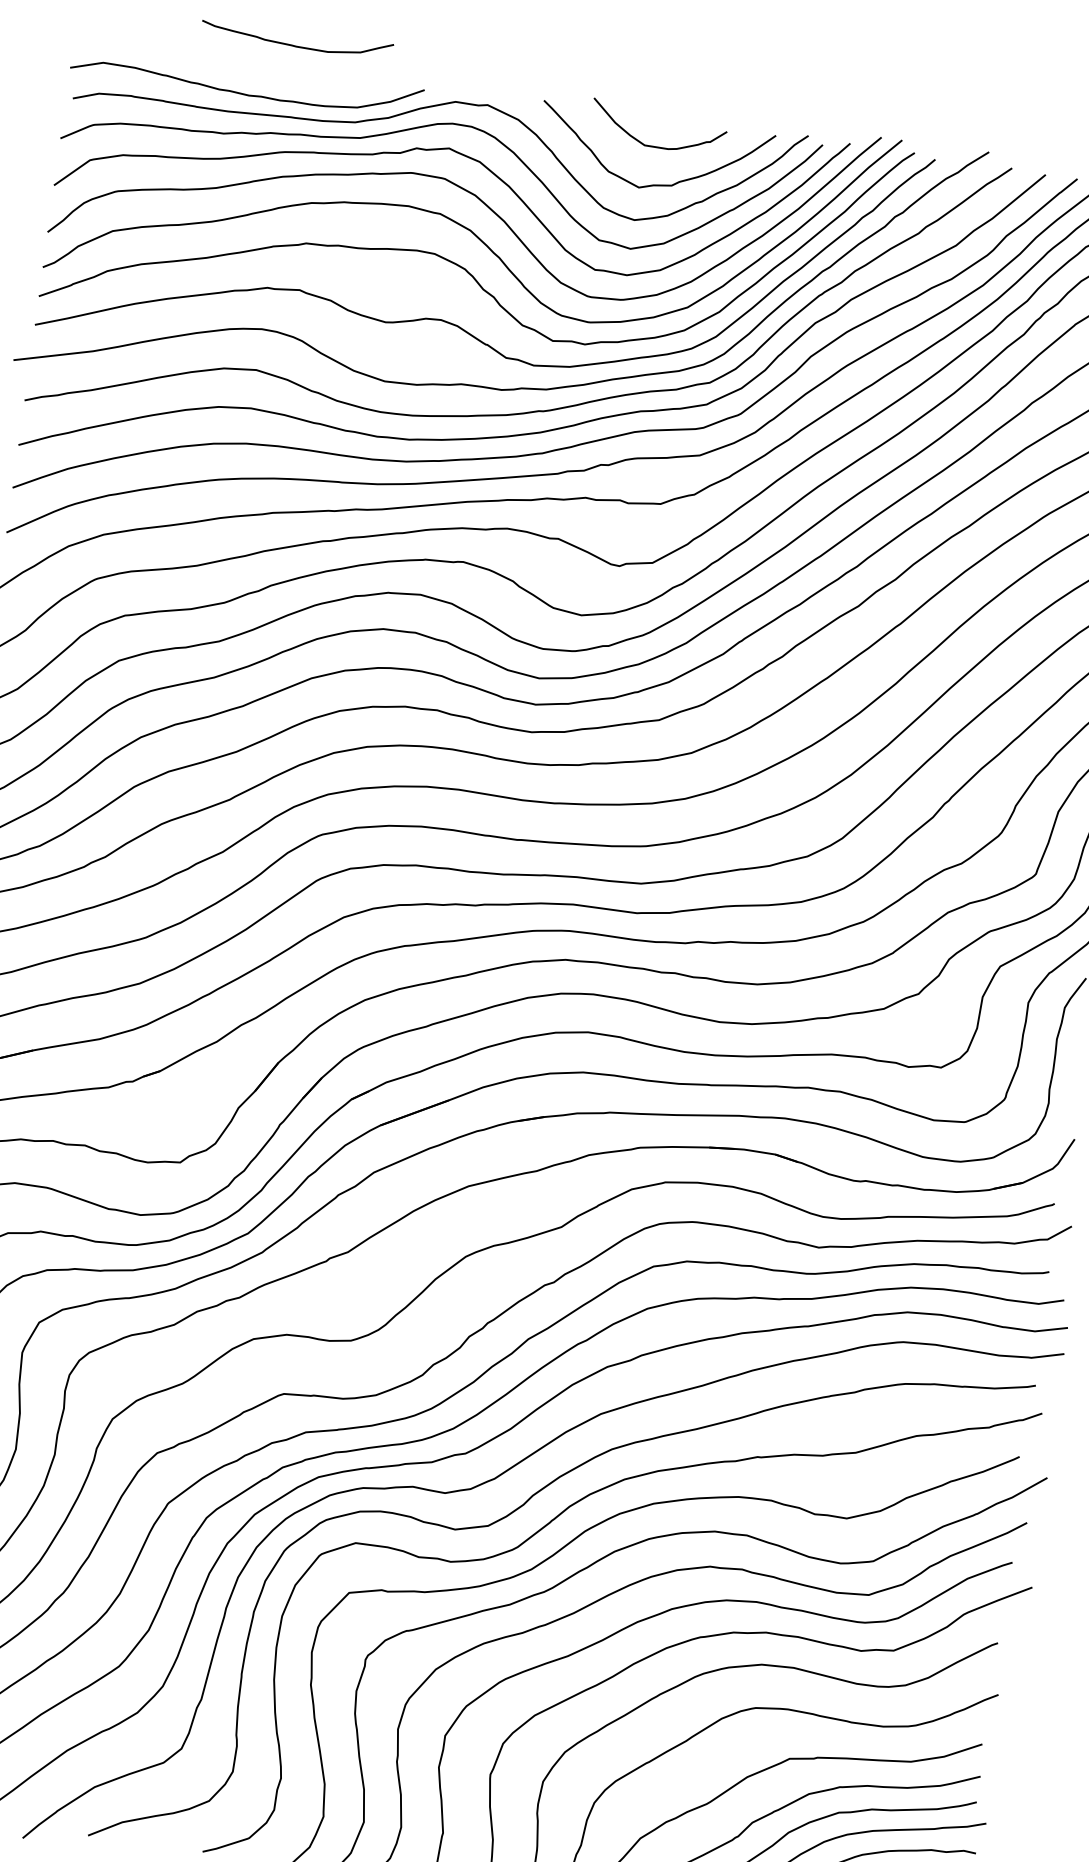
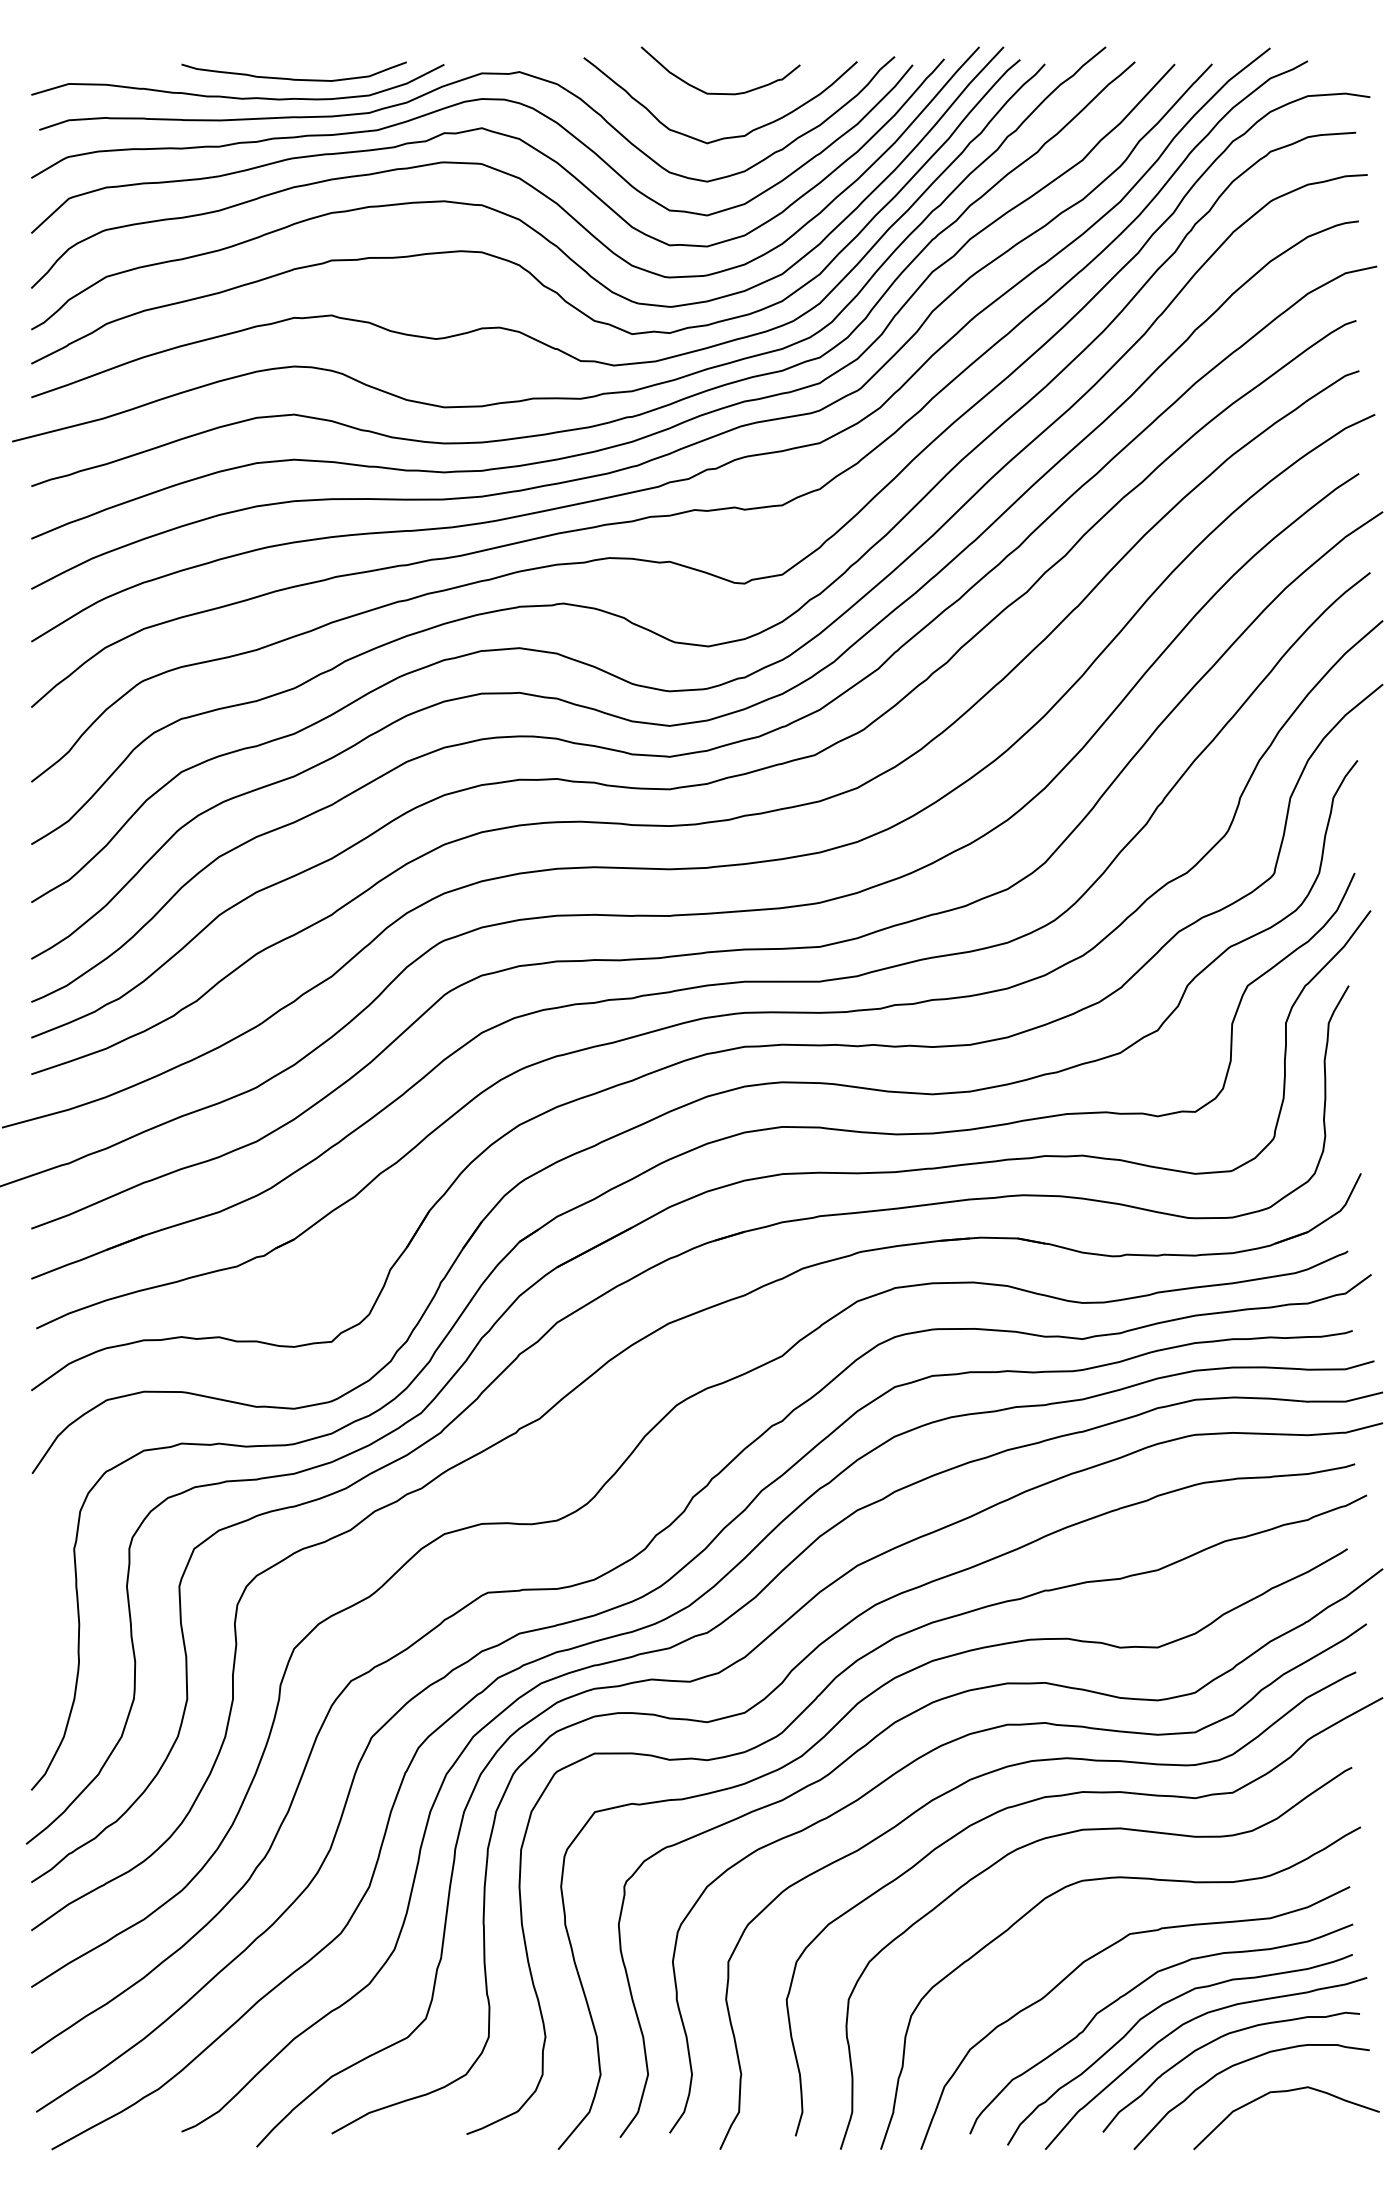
curve: (295, 45) -> (293, 78), moved

